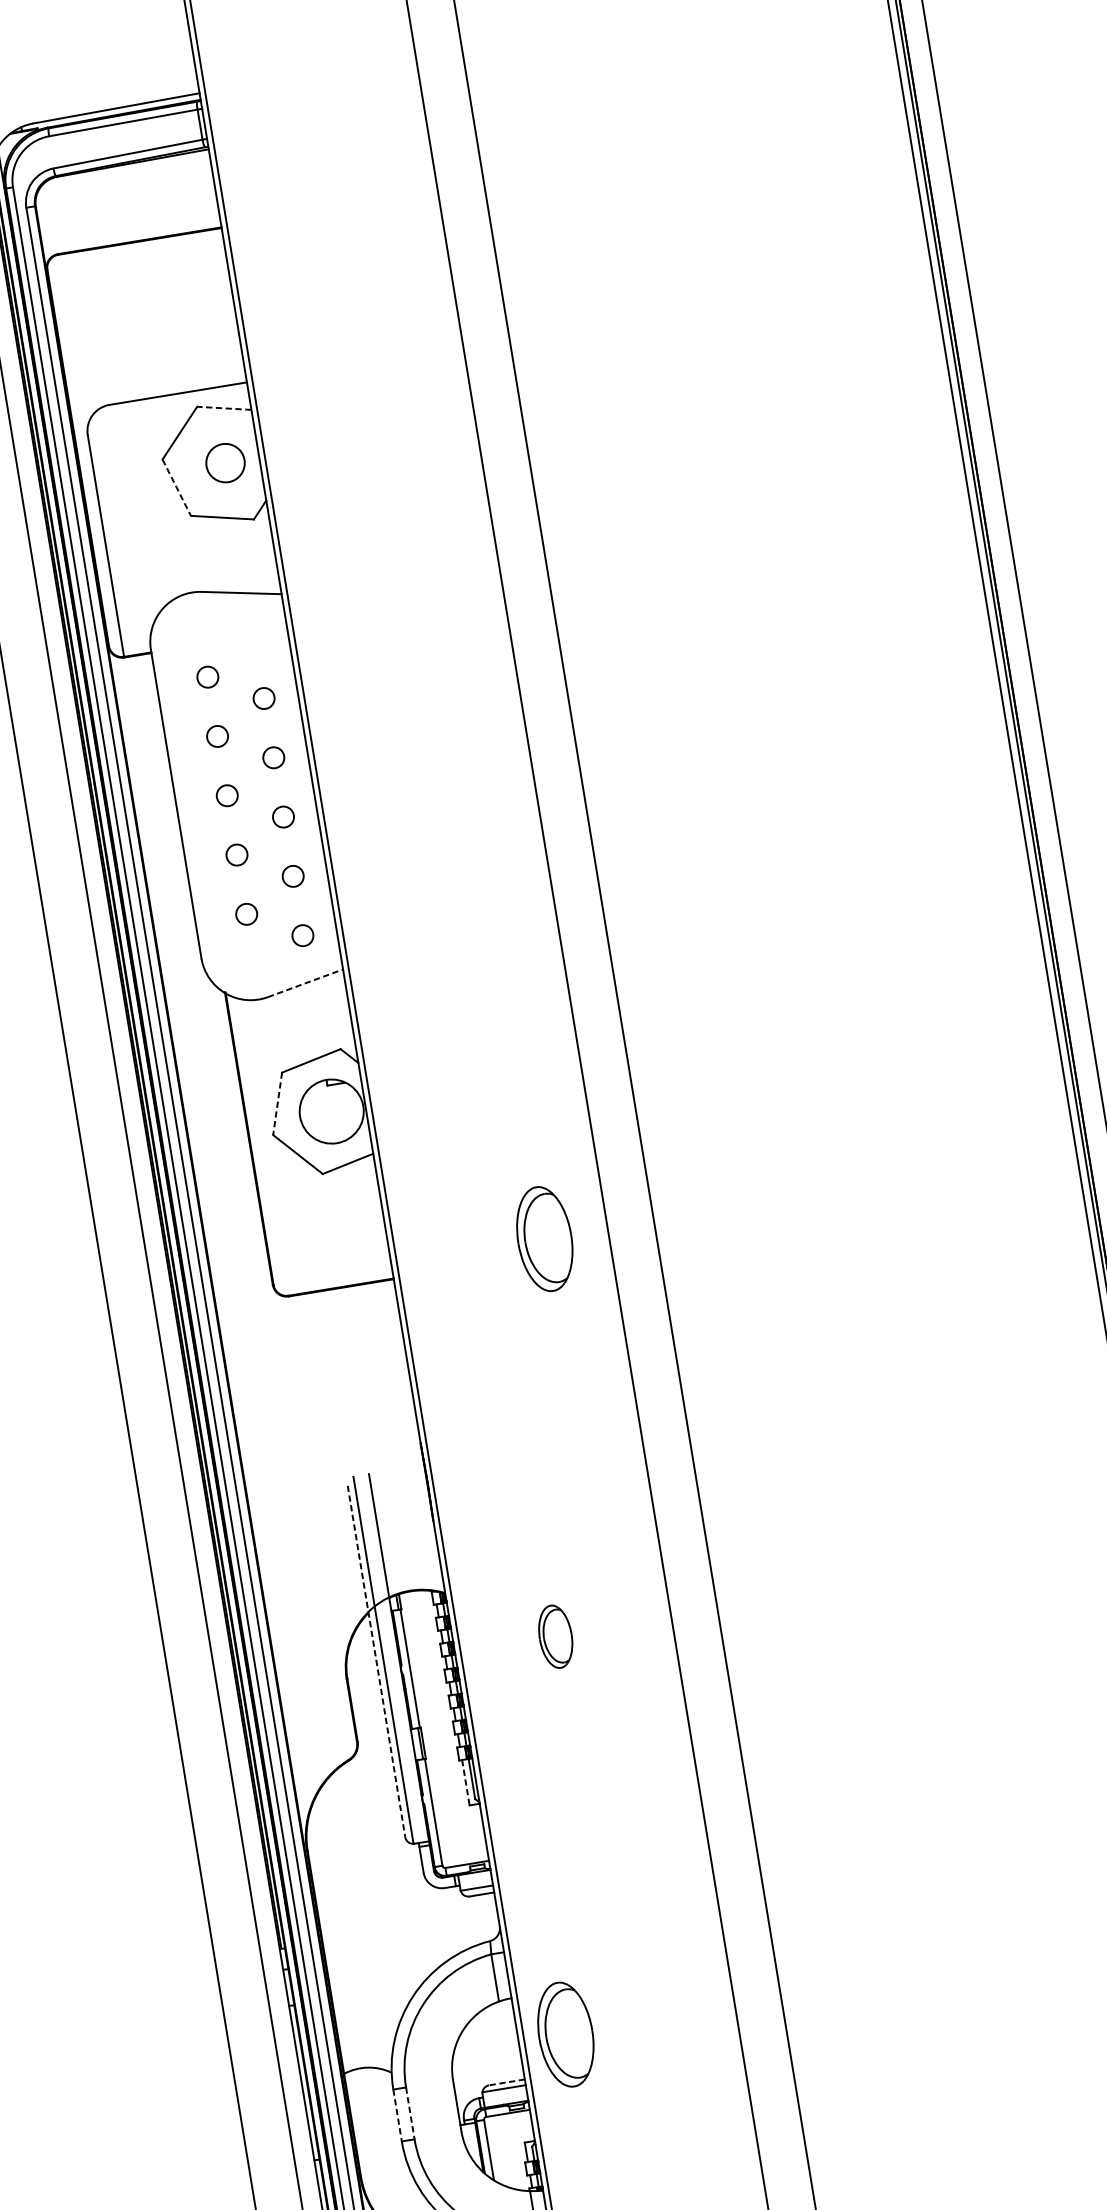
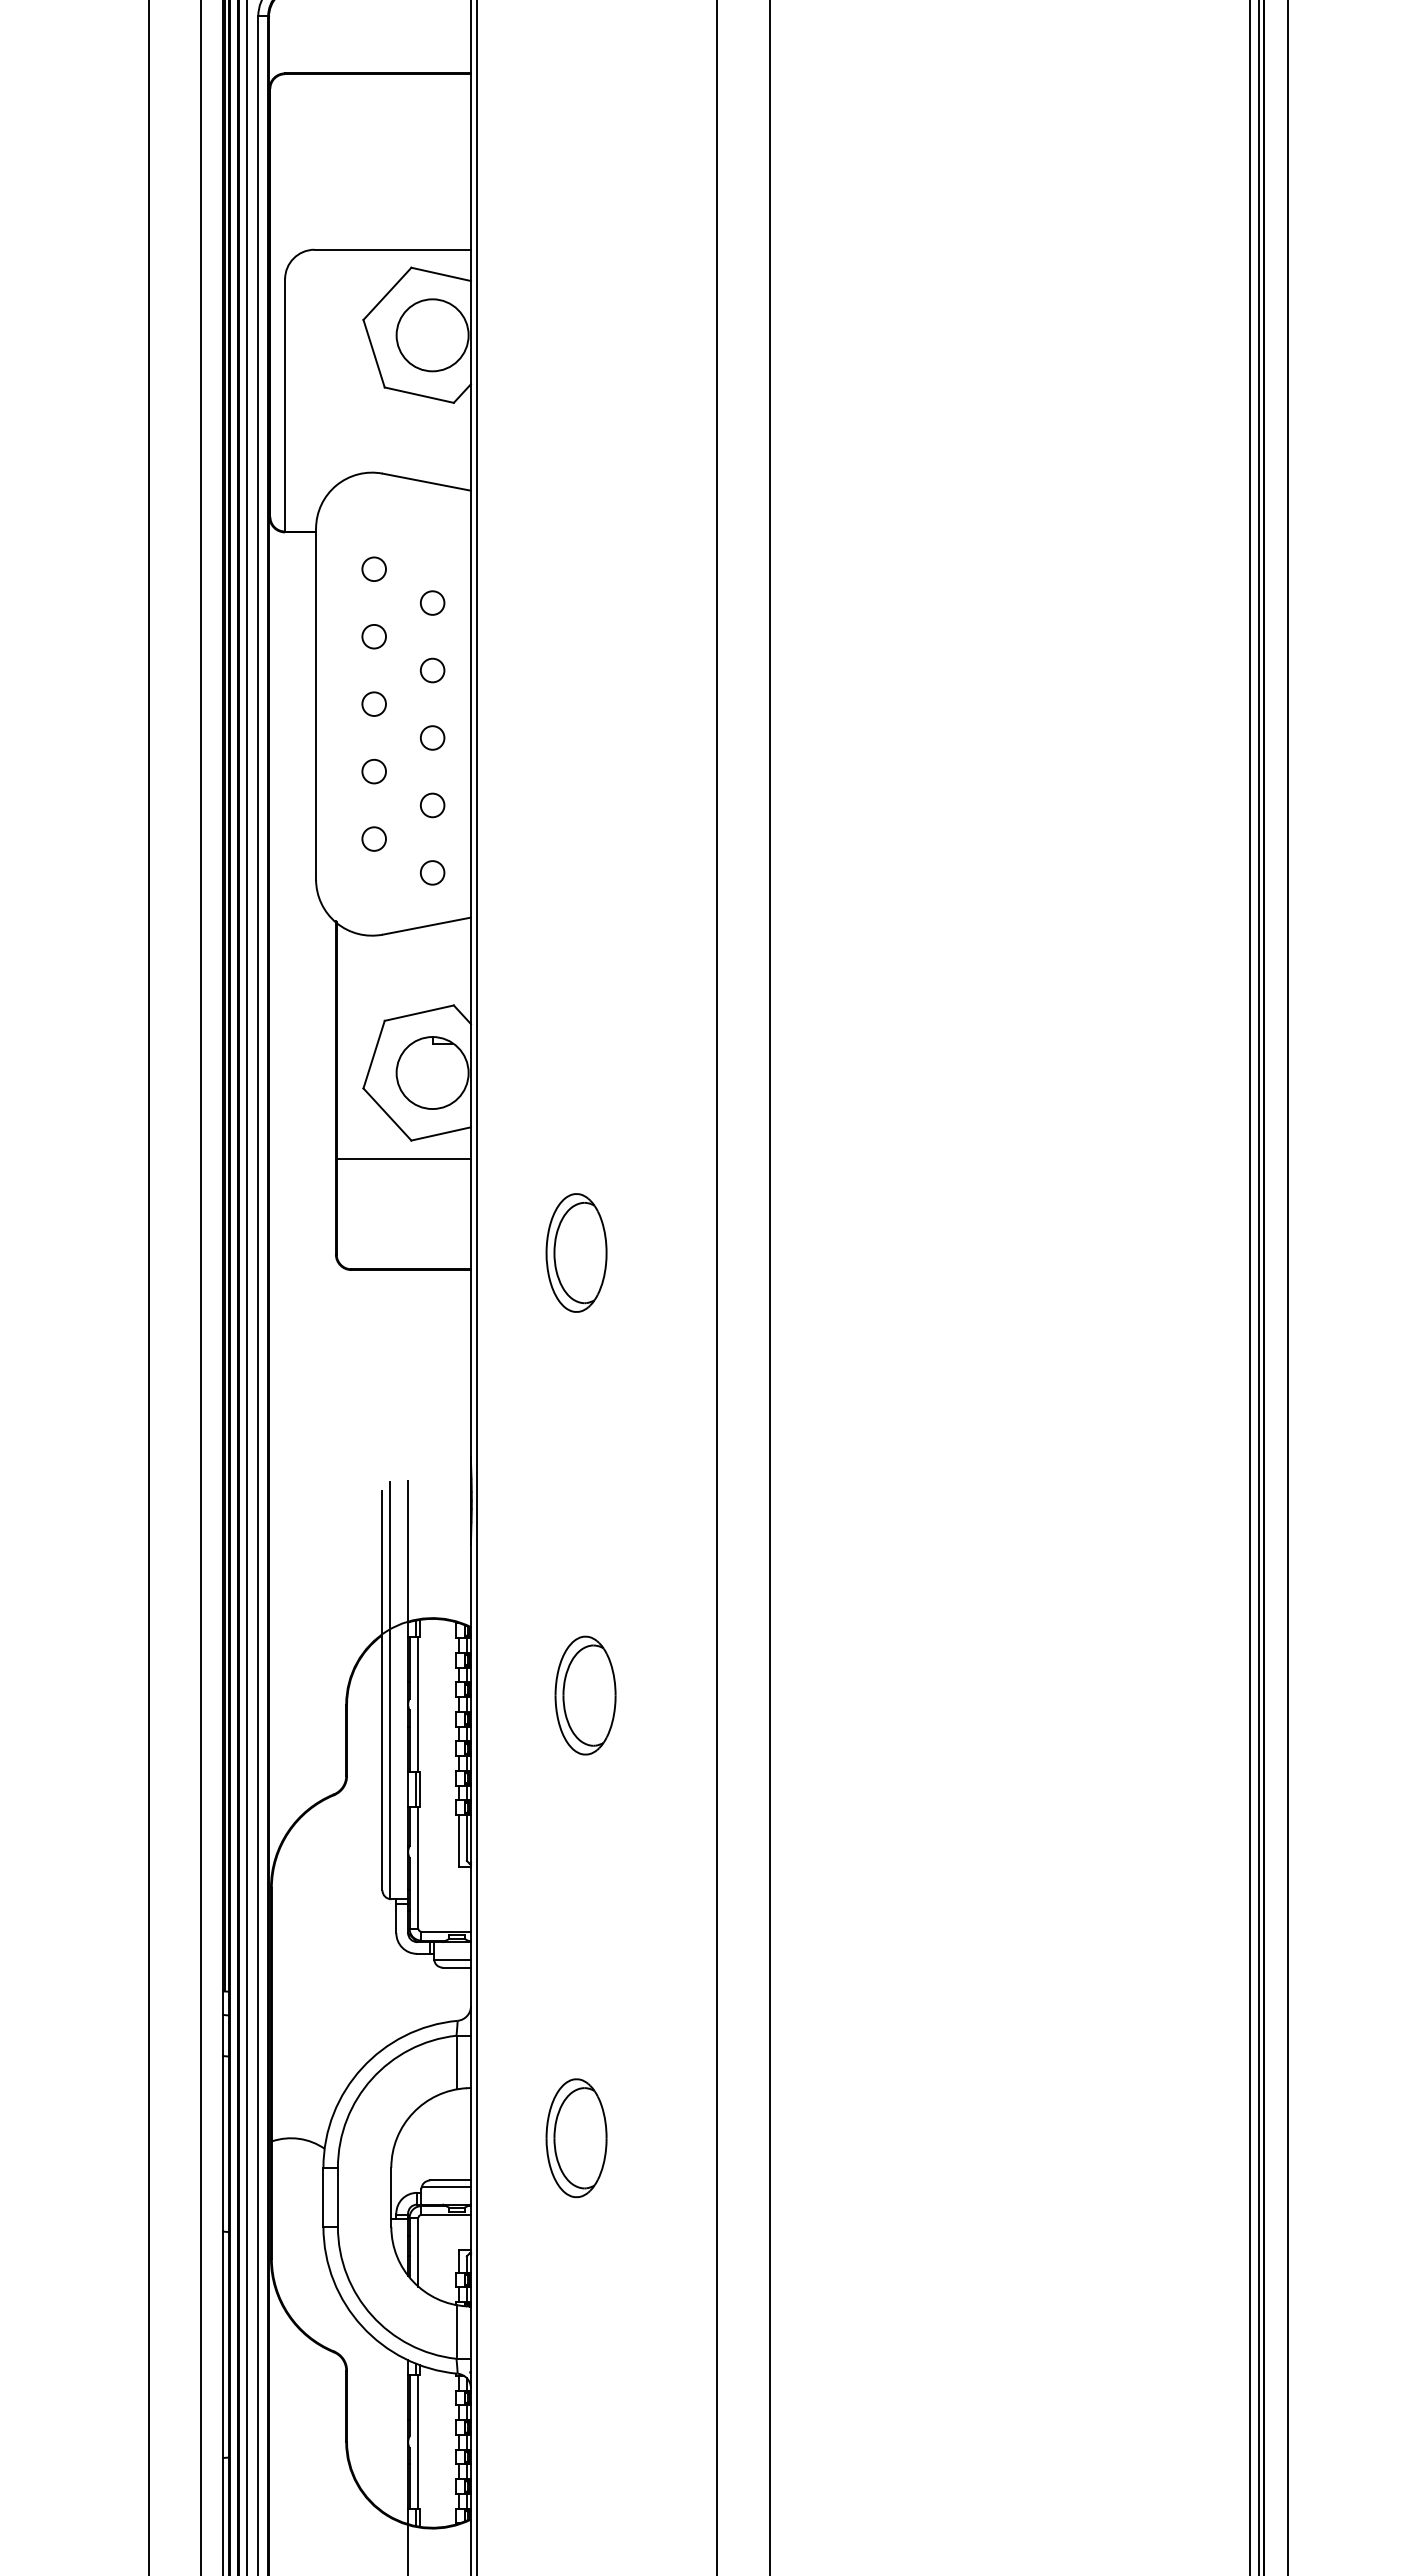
line: (224, 408) -> (441, 274), dashed -> solid
circle: (225, 463) -> (432, 335), size x1.67
line: (177, 488) -> (374, 354), dashed -> solid
line: (305, 983) -> (426, 926), dashed -> solid
line: (277, 1104) -> (373, 1055), dashed -> solid
line: (318, 1190) -> (403, 1158), added
part: (544, 1238) -> (576, 1252), moved
part: (555, 1636) -> (585, 1695), size x1.67
line: (376, 1661) -> (382, 1690), dashed -> solid
line: (465, 1782) -> (459, 1840), dashed -> solid
part: (565, 2034) -> (576, 2138), moved
line: (506, 2082) -> (450, 2180), dashed -> solid
line: (409, 2113) -> (337, 2197), dashed -> solid
line: (397, 2115) -> (323, 2197), dashed -> solid

